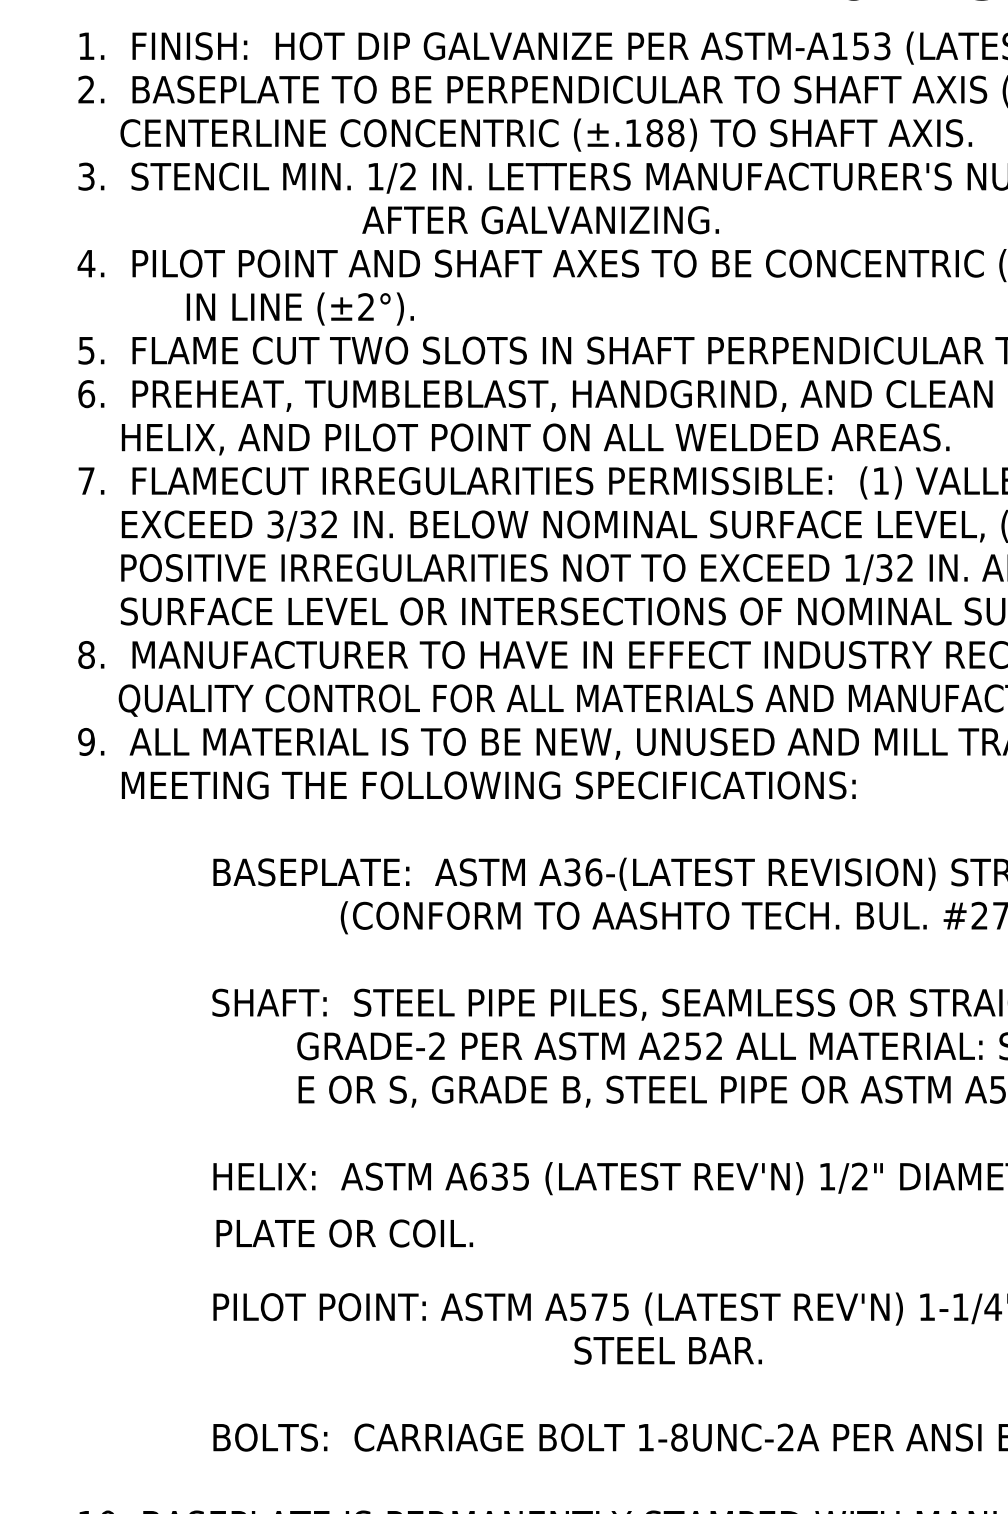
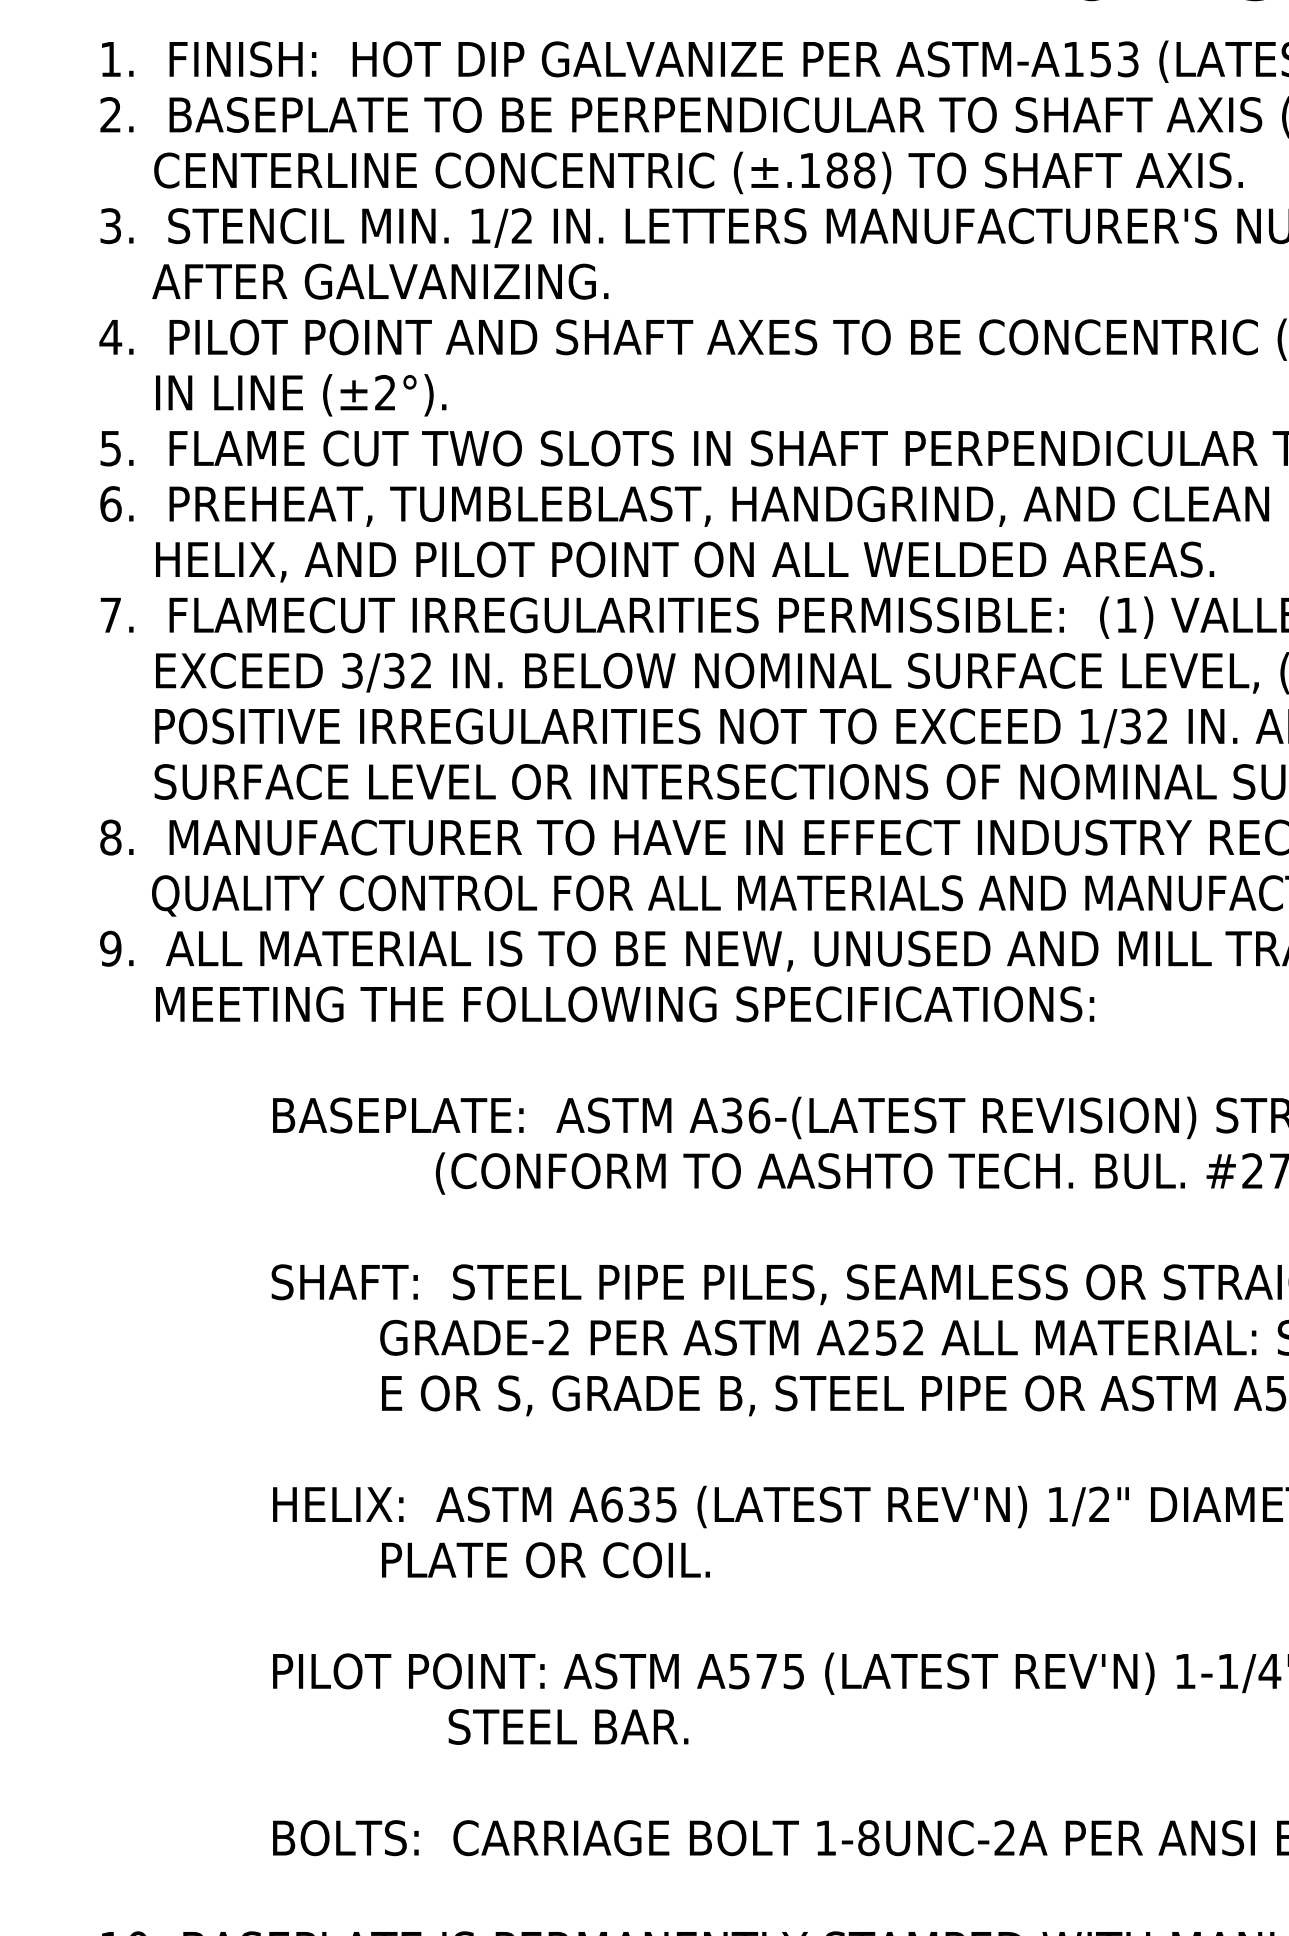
text: (540, 220) -> (380, 281), moved
text: (300, 309) -> (301, 395), moved
text: (344, 1233) -> (545, 1560), moved
text: (668, 1350) -> (568, 1726), moved

